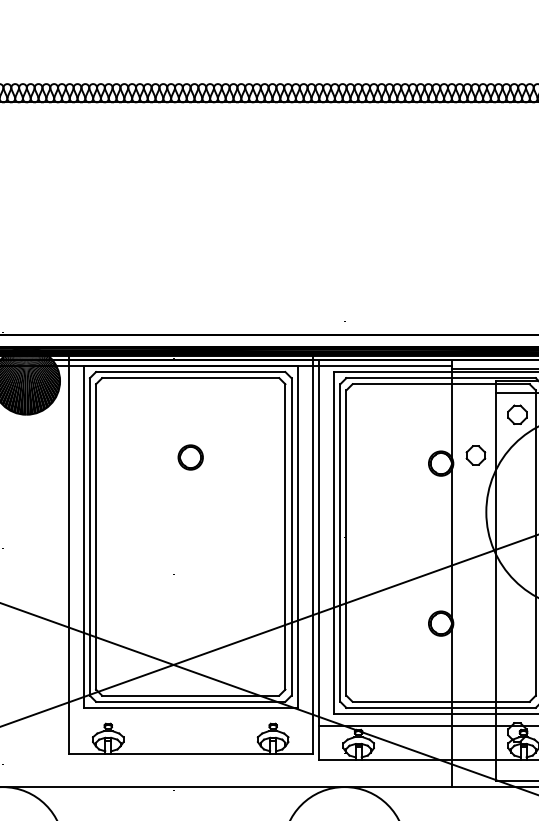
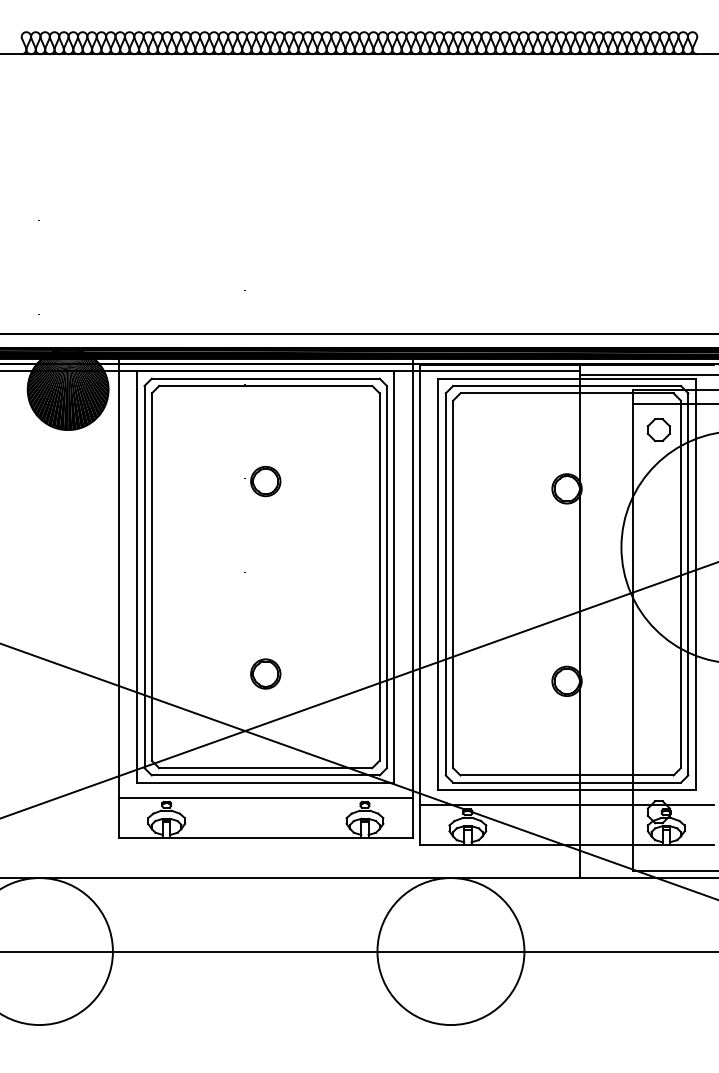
part: (475, 455) -> (608, 479), removed
part: (190, 617) -> (265, 673), added
line: (190, 720) -> (265, 797), added

